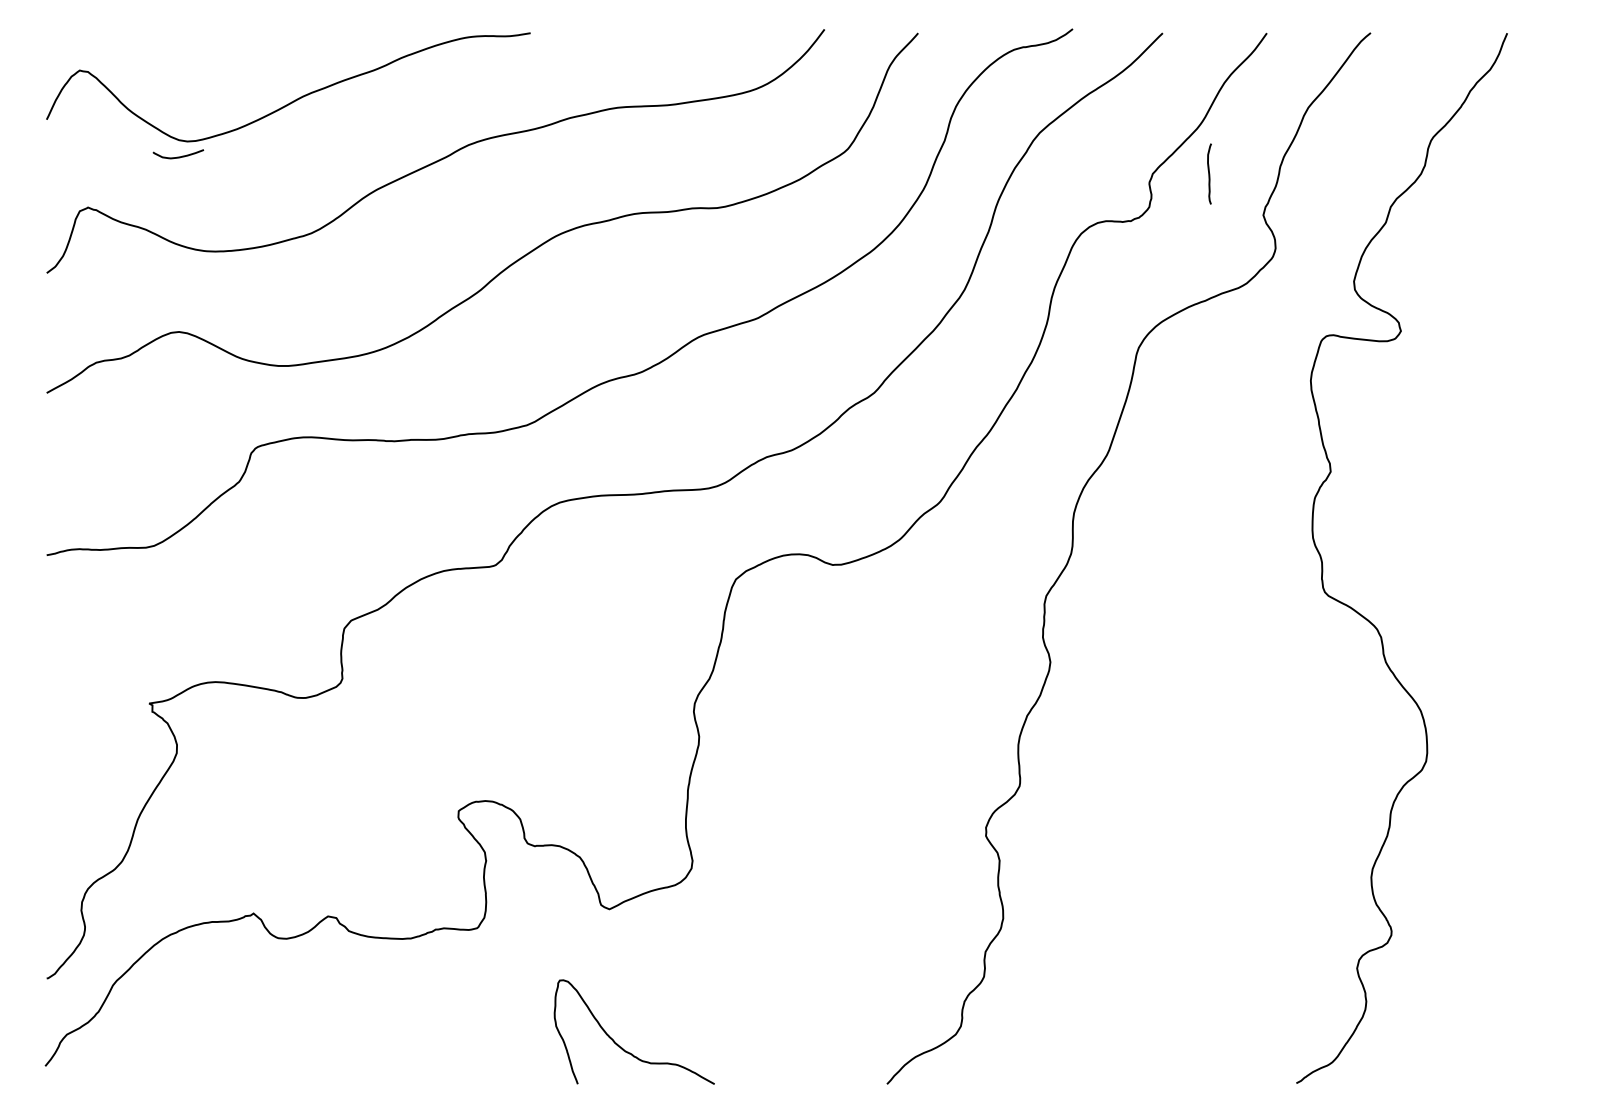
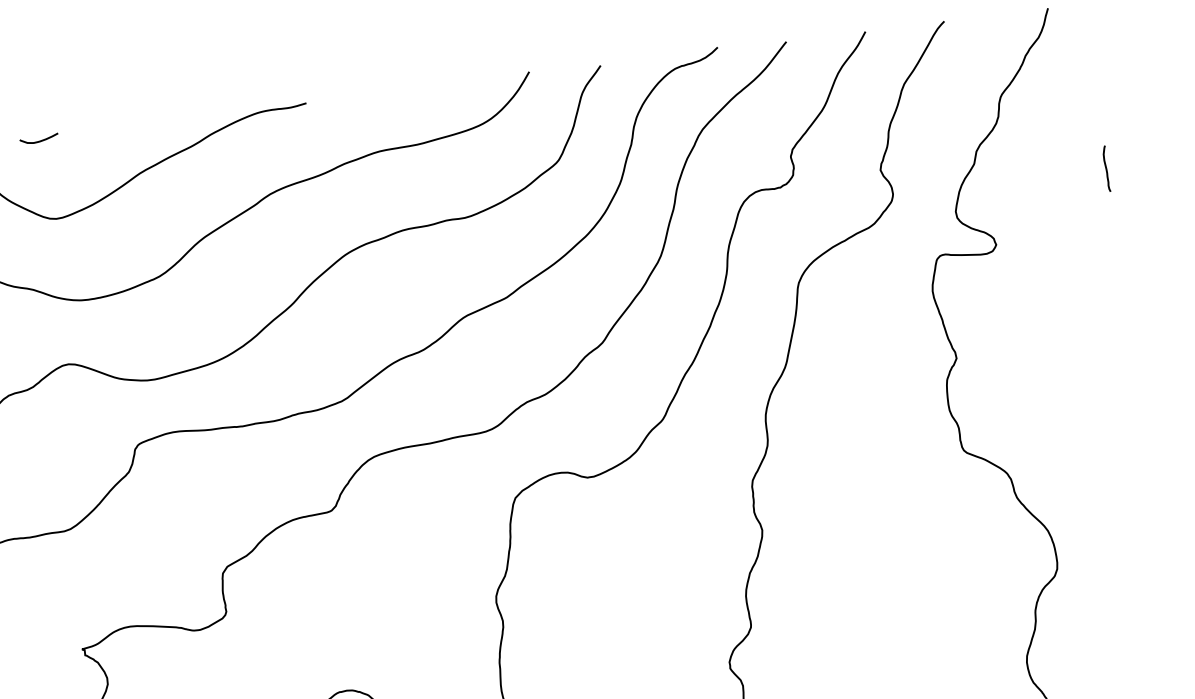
curve: (178, 156) -> (39, 140), moved
curve: (1209, 173) -> (1106, 168), moved

